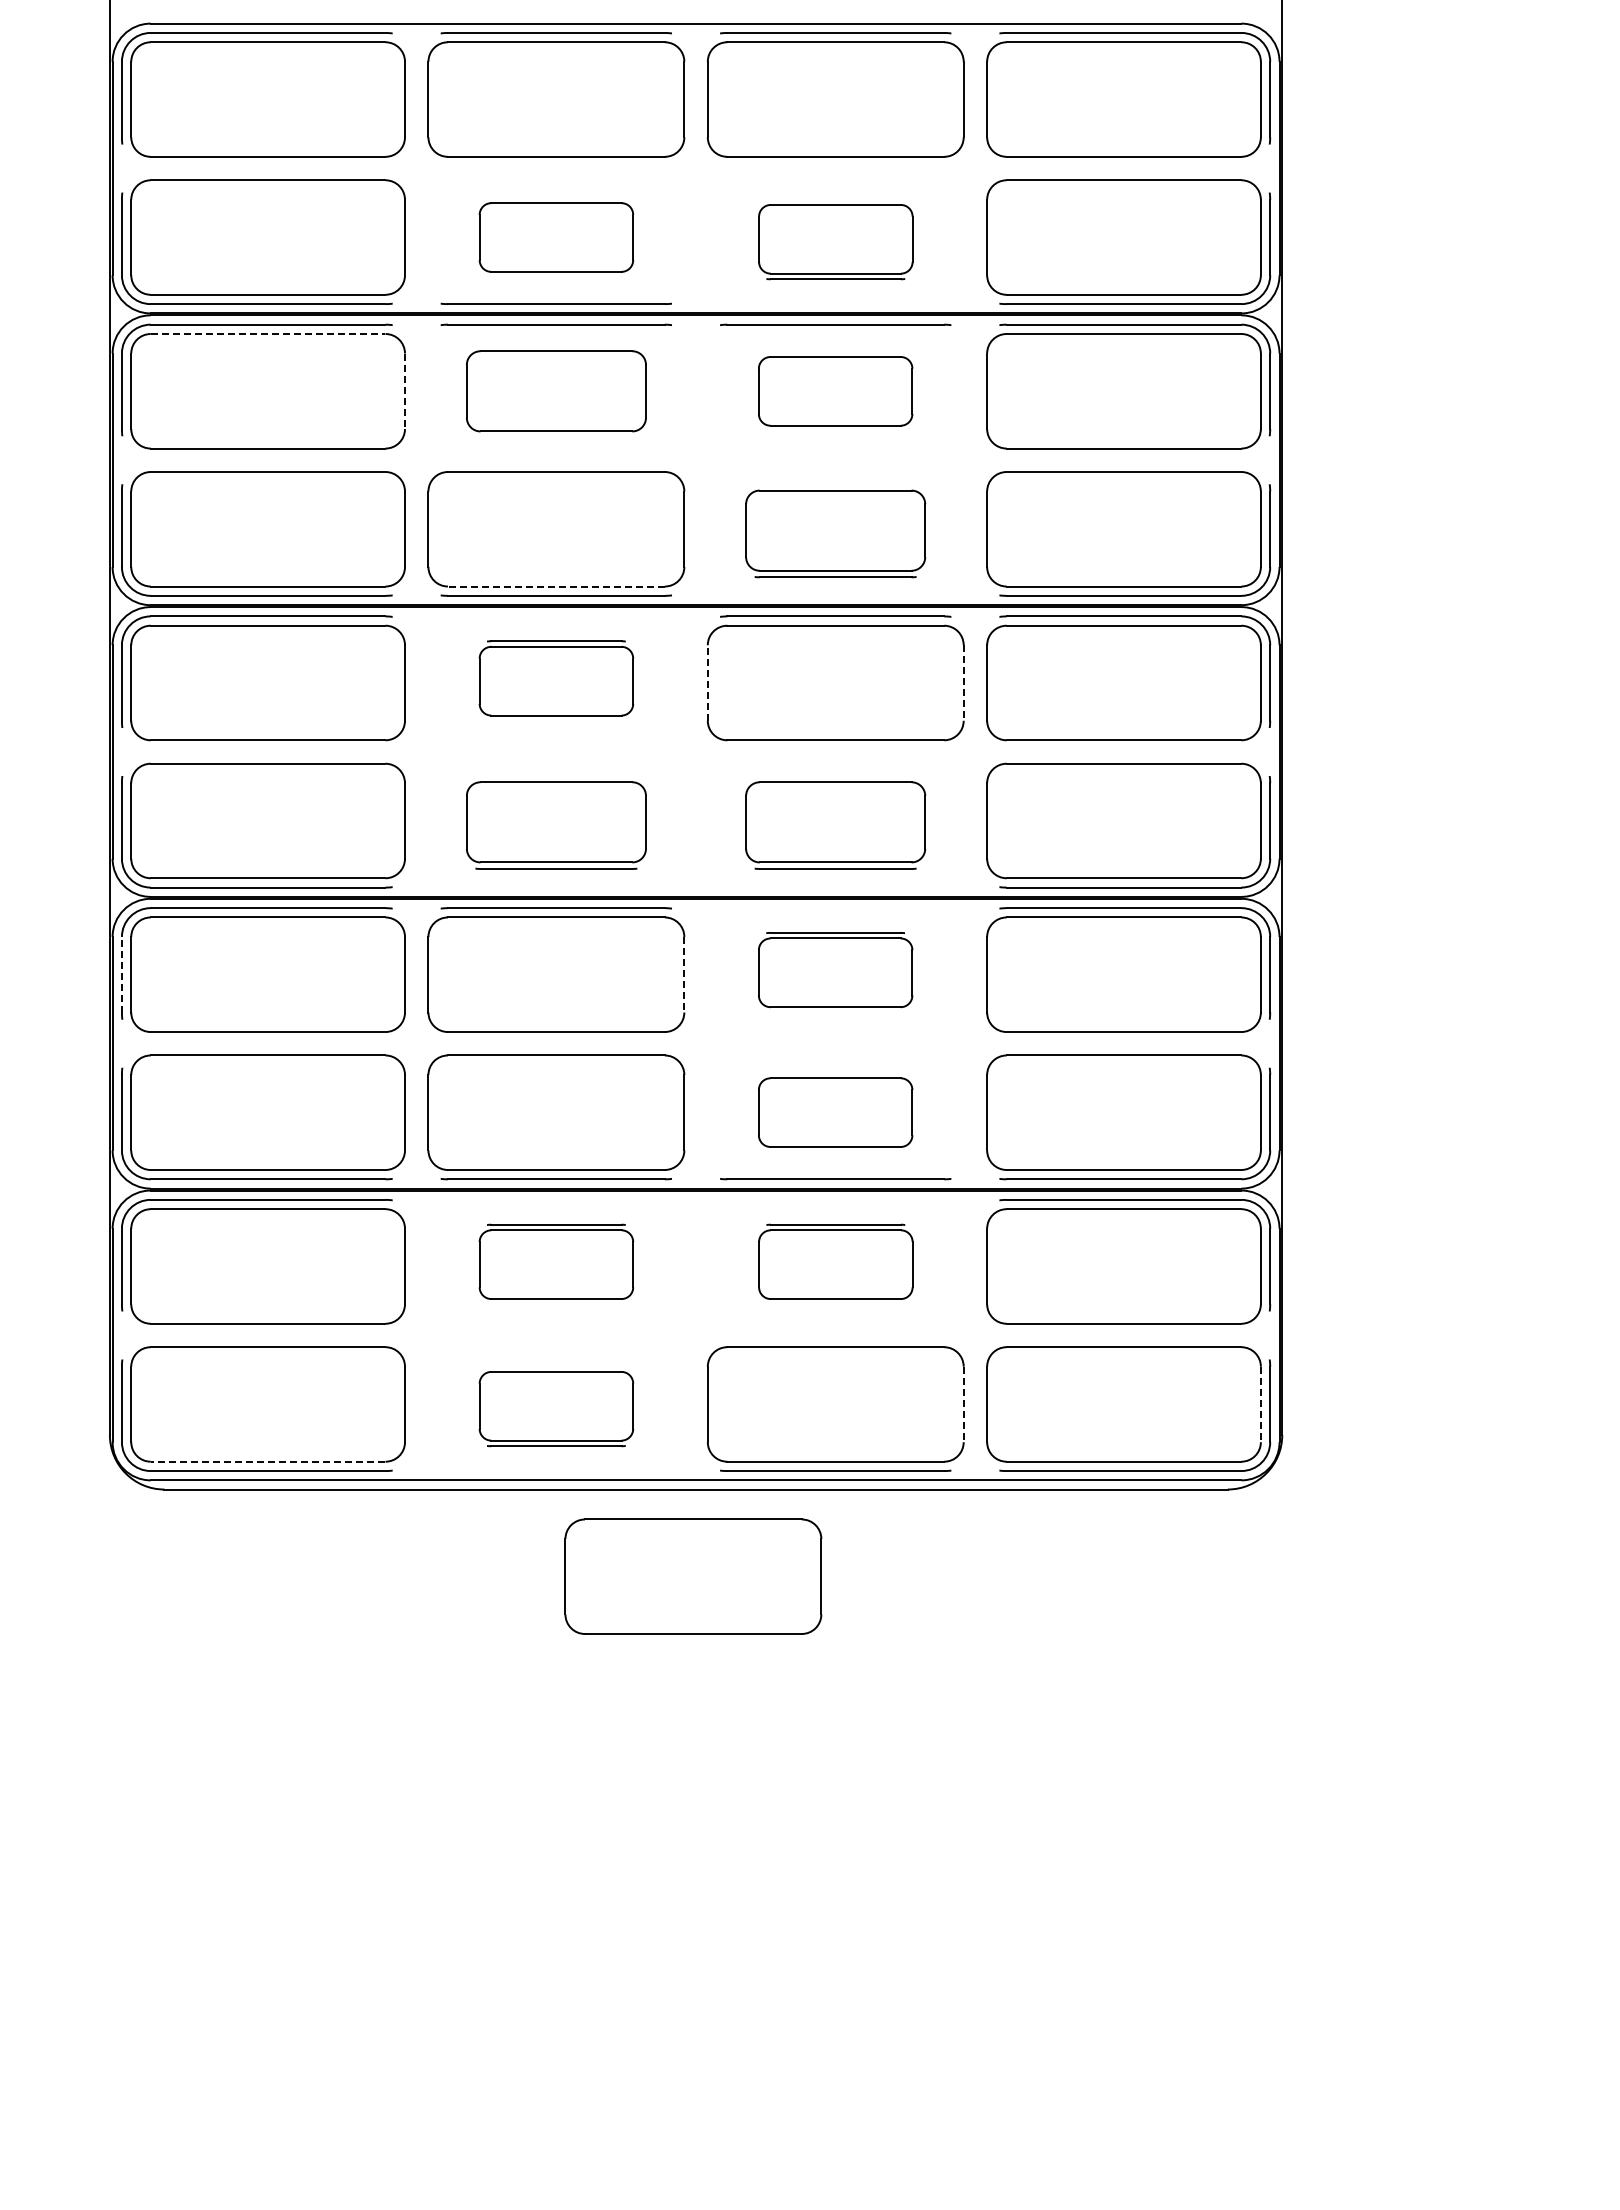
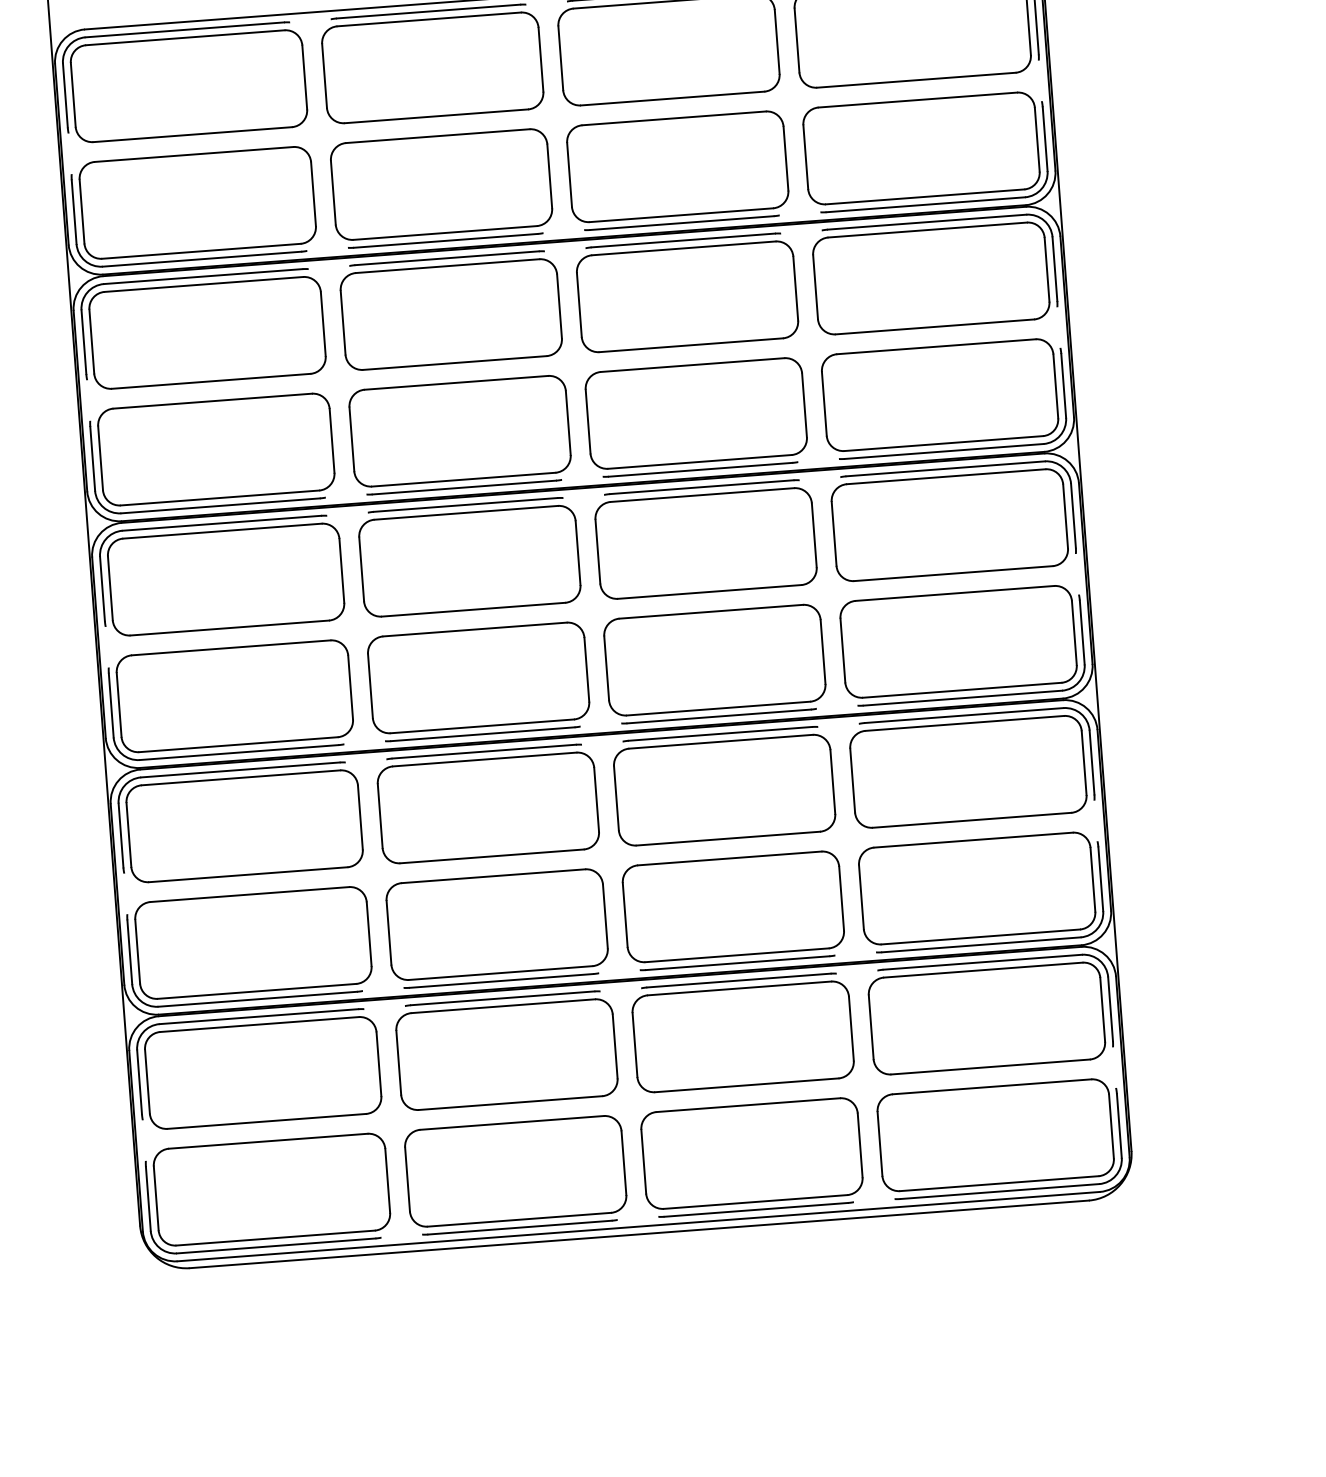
part: (556, 237) -> (441, 184), size x1.67
part: (835, 241) -> (677, 170), size x1.67
line: (268, 334) -> (204, 284), dashed -> solid
line: (405, 391) -> (323, 324), dashed -> solid
part: (556, 391) -> (451, 314), size x1.43
part: (835, 391) -> (687, 297), size x1.67
part: (835, 533) -> (696, 417), size x1.43
line: (555, 586) -> (462, 479), dashed -> solid
part: (556, 678) -> (469, 557), size x1.67
line: (707, 683) -> (597, 552), dashed -> solid
line: (963, 683) -> (814, 535), dashed -> solid
part: (556, 825) -> (479, 681), size x1.43
part: (835, 825) -> (714, 664), size x1.43
part: (835, 969) -> (724, 785), size x1.67
line: (121, 974) -> (120, 835), dashed -> solid
line: (684, 974) -> (596, 799), dashed -> solid
part: (835, 1112) -> (733, 906), size x1.67
part: (556, 1261) -> (506, 1050), size x1.67
part: (835, 1261) -> (742, 1032), size x1.67
line: (963, 1404) -> (859, 1145), dashed -> solid
line: (1260, 1404) -> (1111, 1126), dashed -> solid
part: (556, 1408) -> (516, 1174), size x1.67
line: (267, 1461) -> (275, 1237), dashed -> solid
part: (693, 1576) -> (642, 1308), removed

